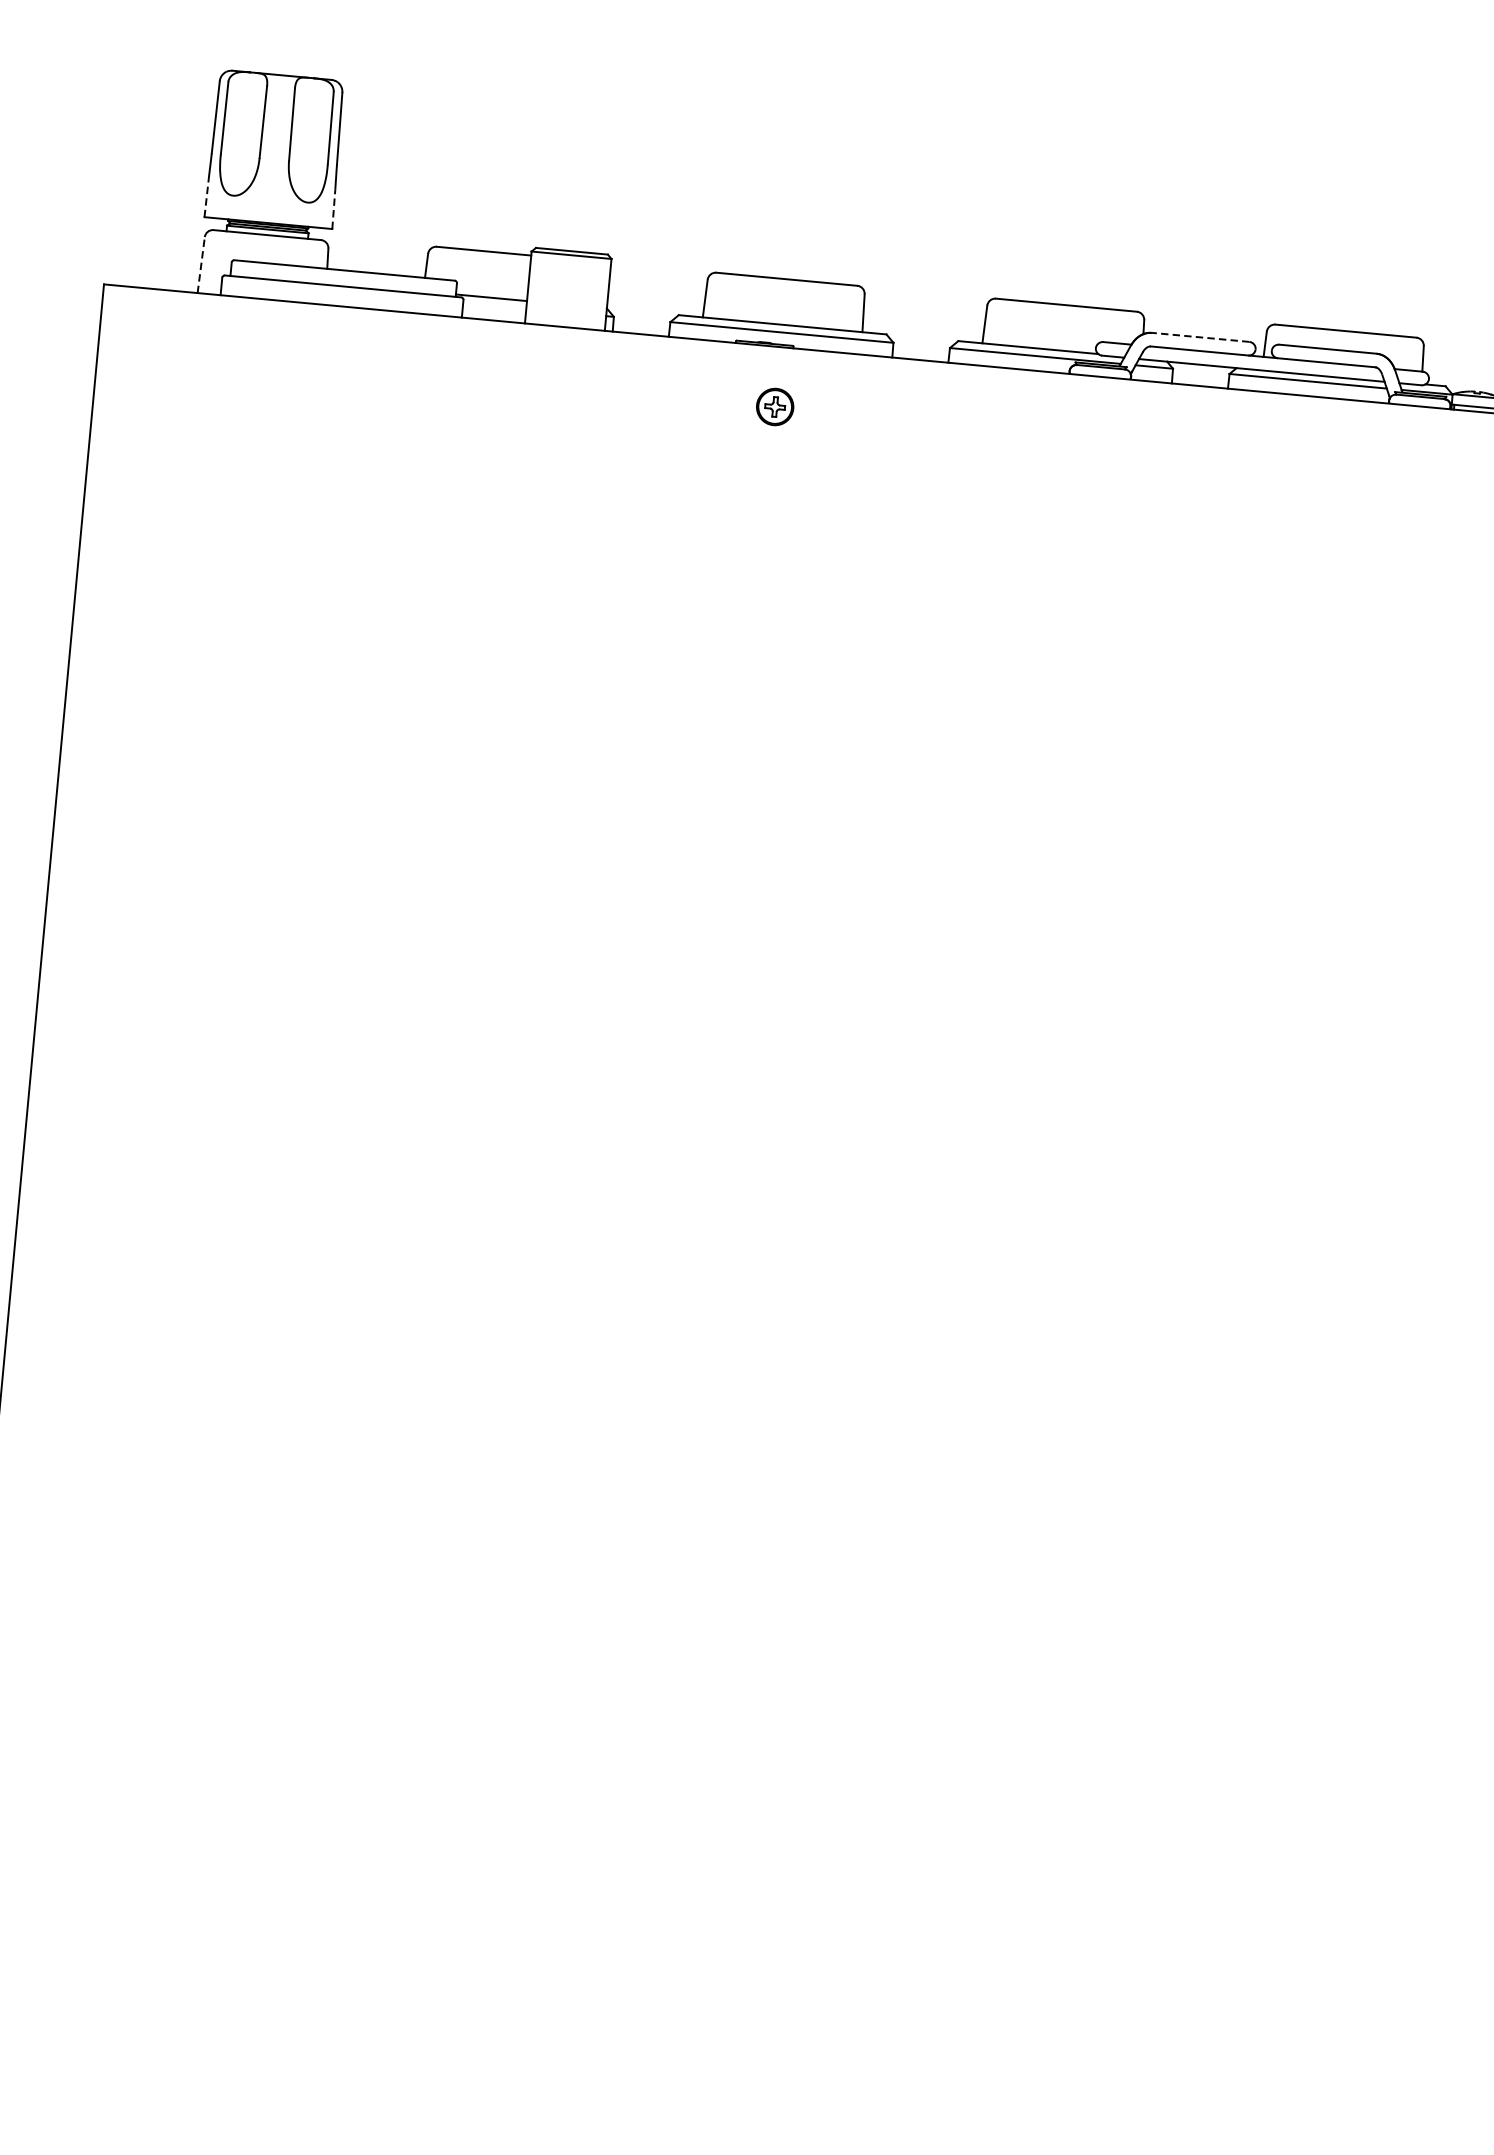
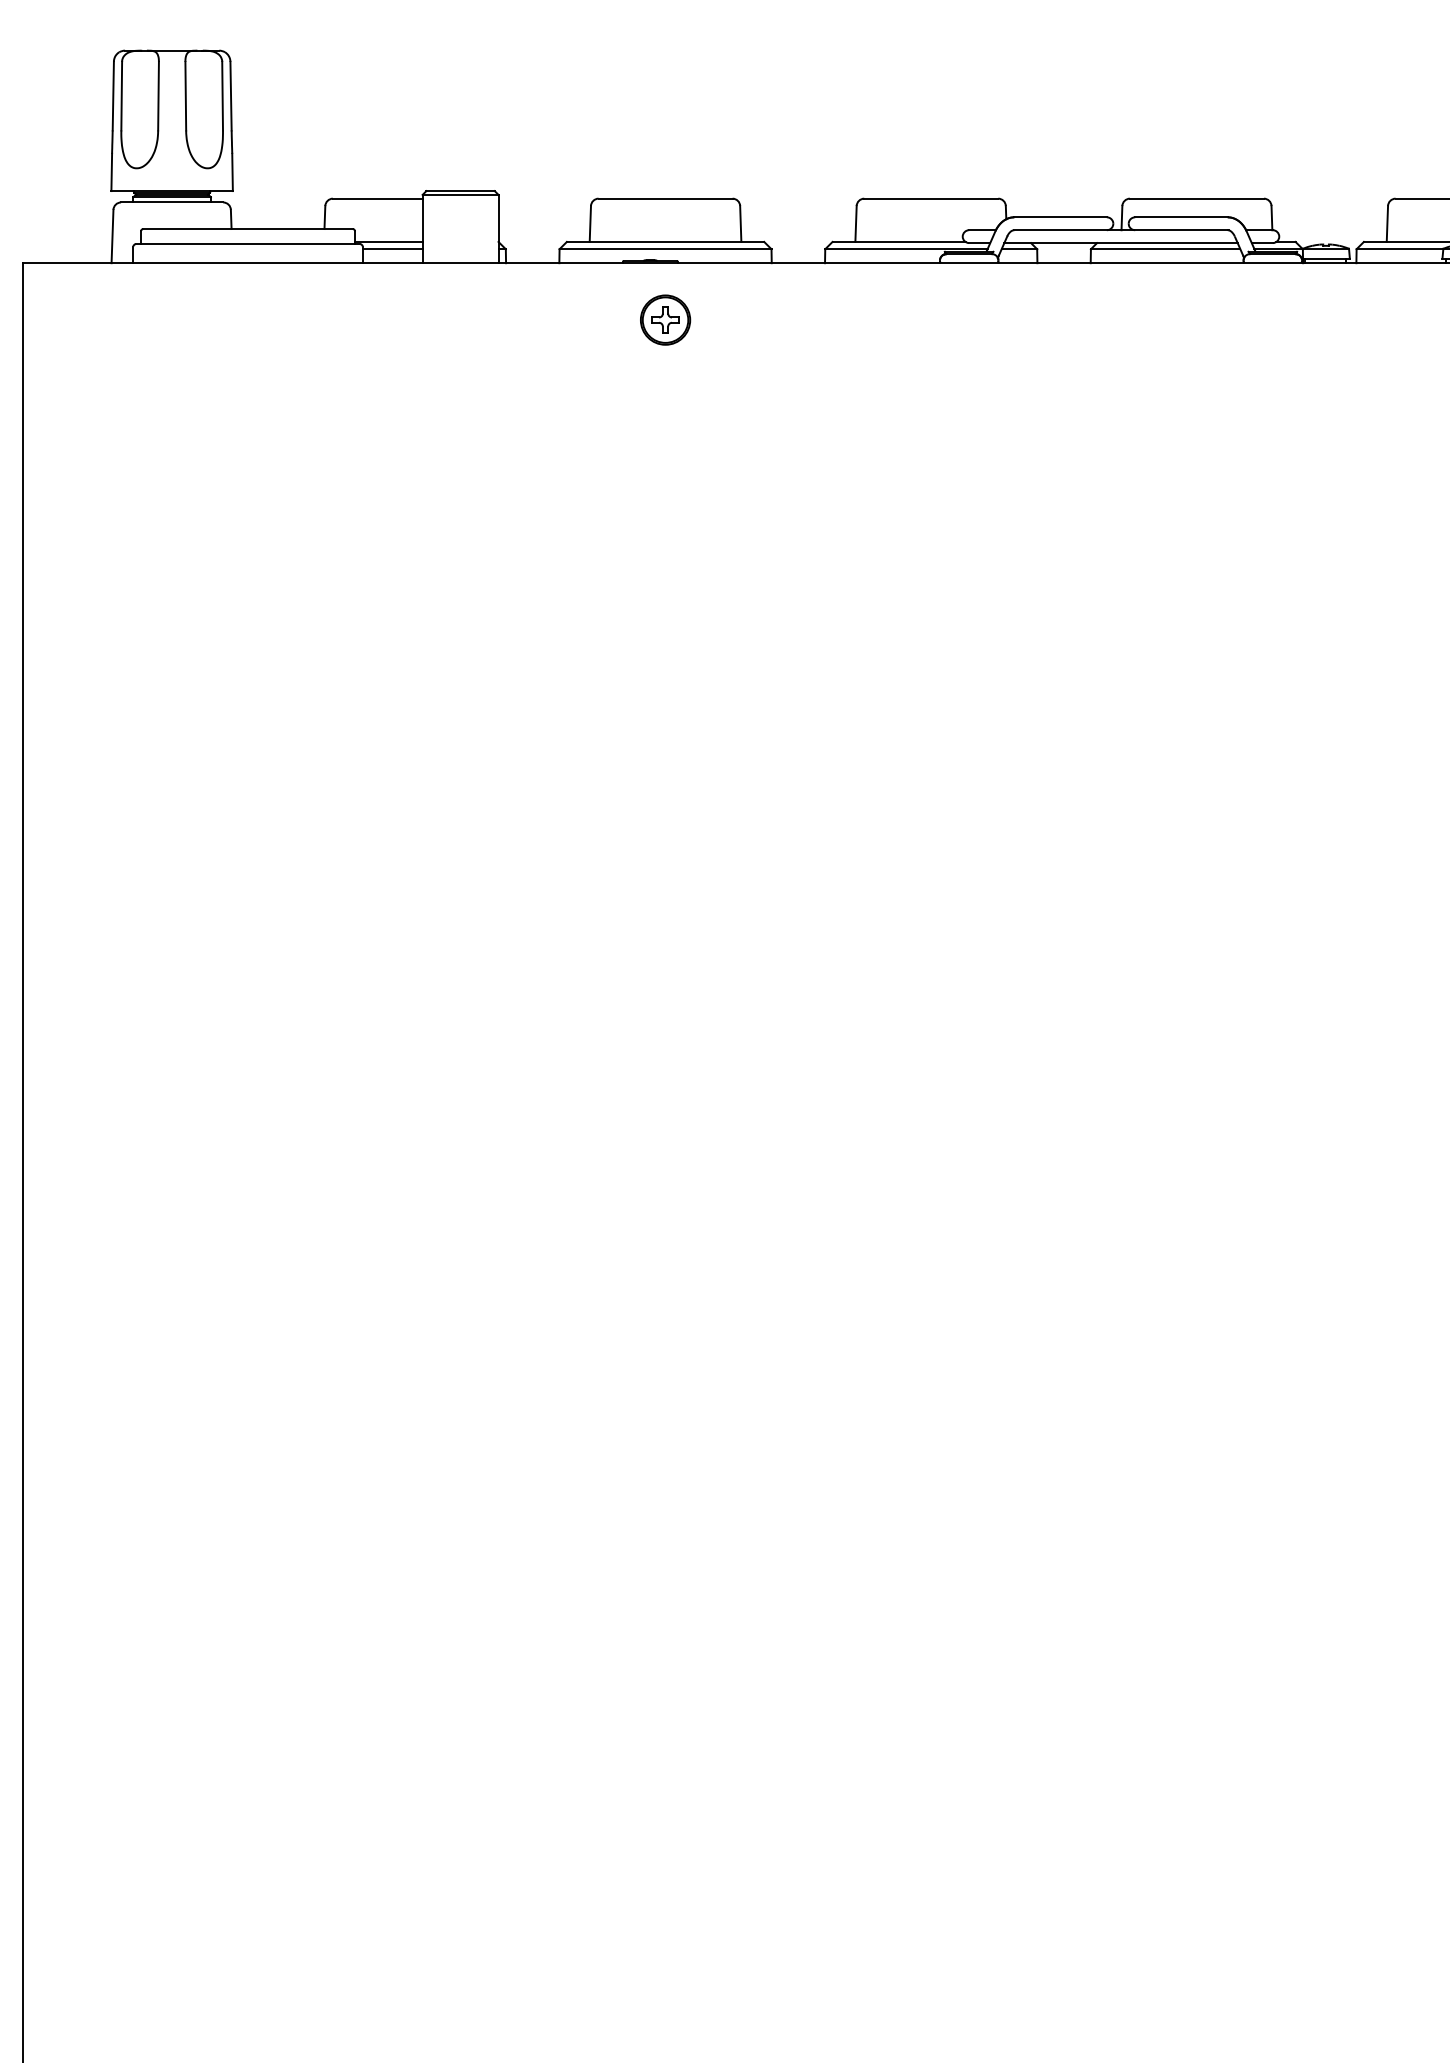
line: (206, 197) -> (111, 172), dashed -> solid
line: (333, 209) -> (232, 172), dashed -> solid
line: (201, 265) -> (112, 236), dashed -> solid
line: (494, 306) -> (392, 249), added
line: (1200, 337) -> (1060, 217), dashed -> solid
part: (775, 406) -> (665, 319), size x1.43

